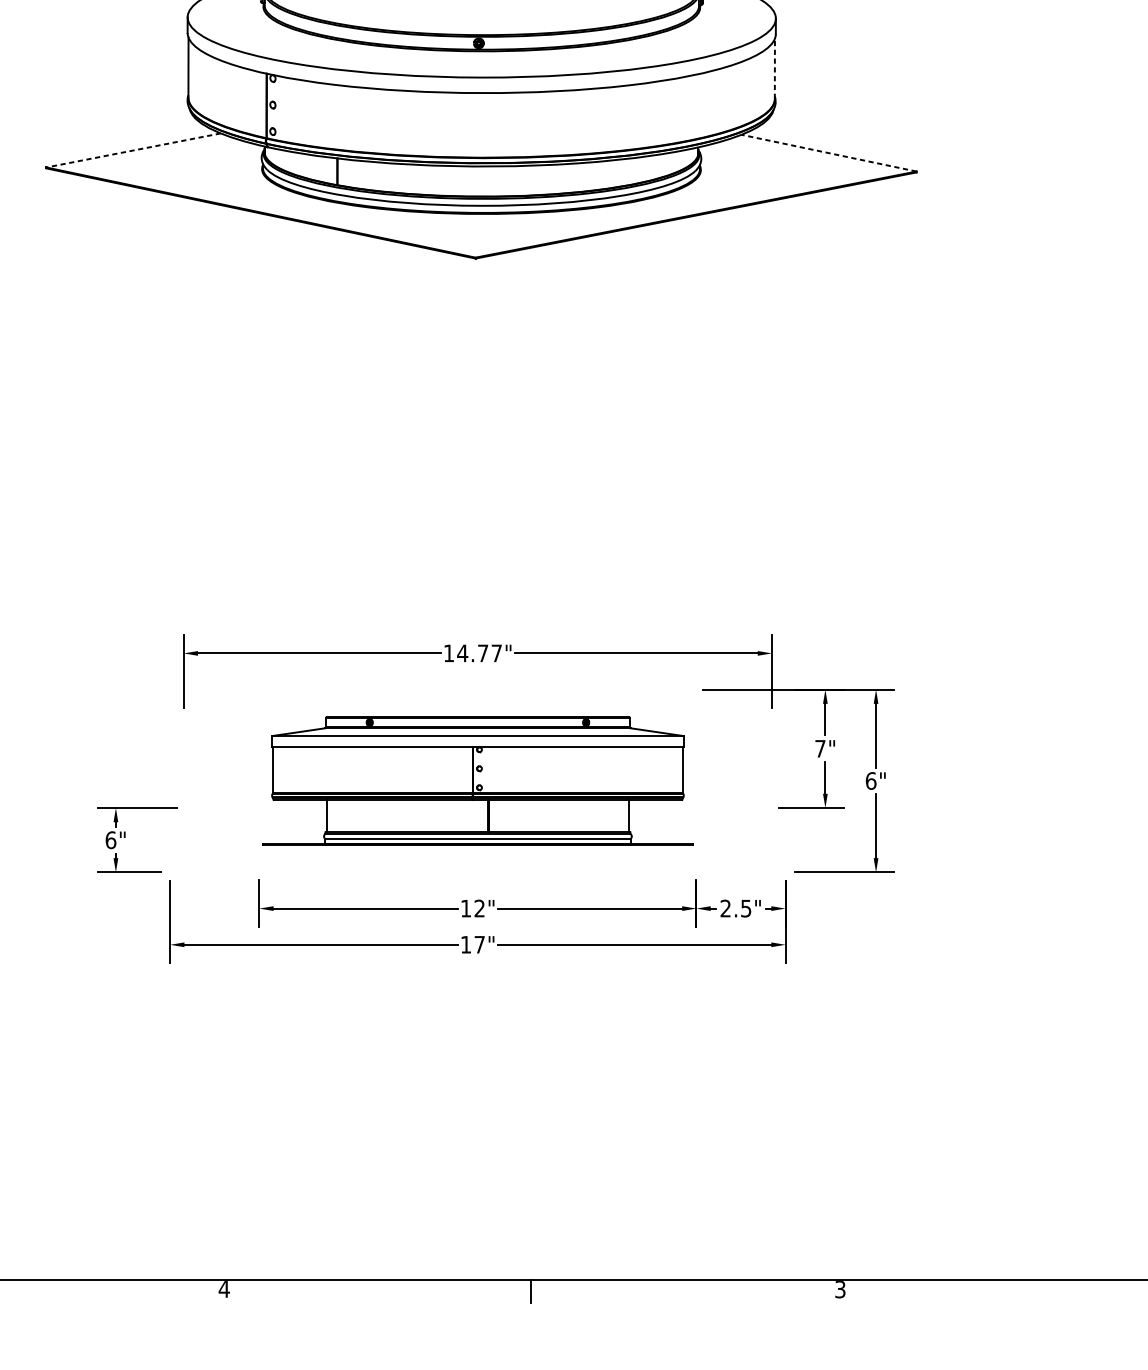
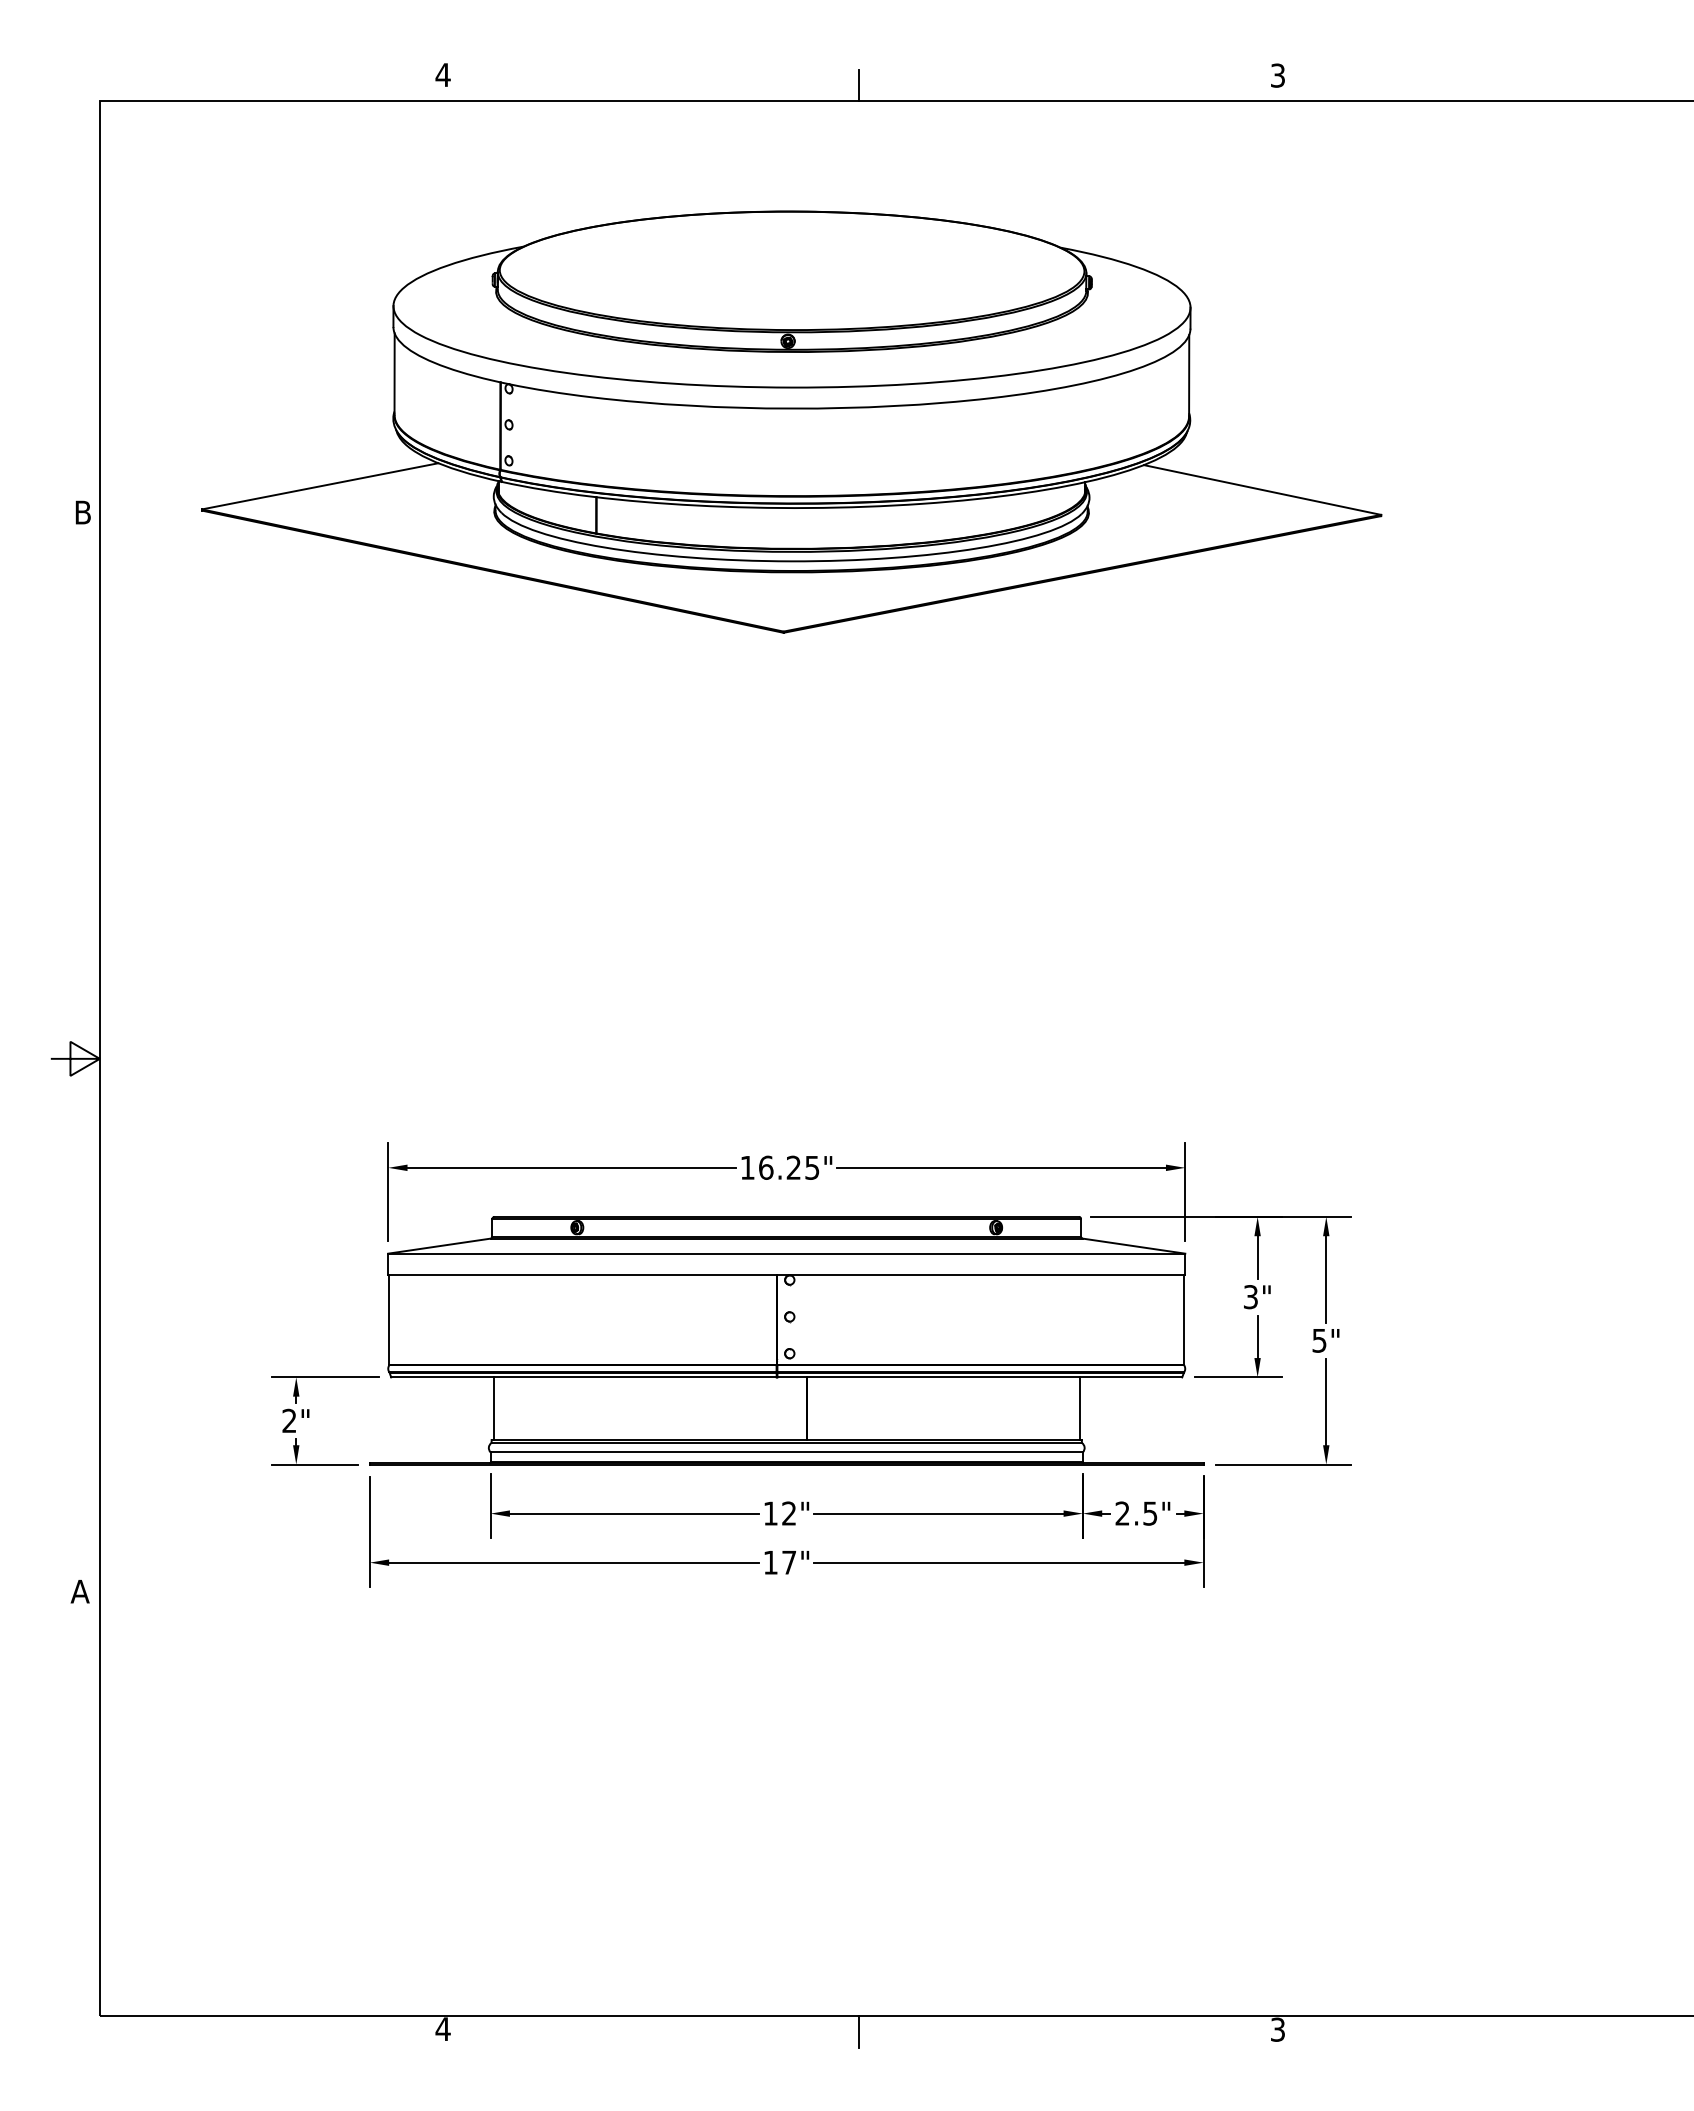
line: (775, 68) -> (1189, 375), dashed -> solid
line: (133, 150) -> (319, 486), dashed -> solid
line: (829, 152) -> (1262, 489), dashed -> solid
text: (479, 653) -> (788, 1167), 14.77" -> 16.25"
text: (820, 749) -> (1250, 1297), 7" -> 3"
part: (477, 780) -> (786, 1340), size x1.43
text: (871, 780) -> (1319, 1340), 6" -> 5"
text: (110, 839) -> (289, 1420), 6" -> 2"

